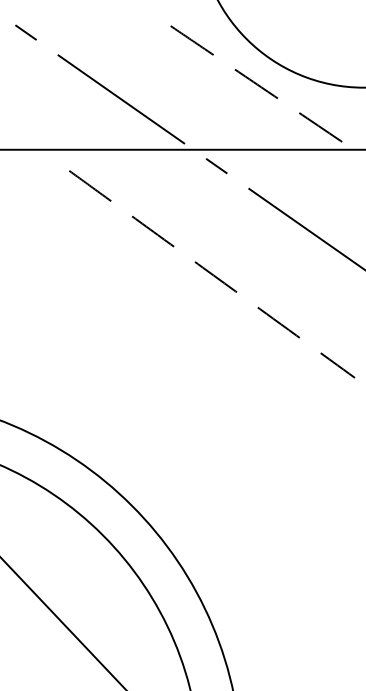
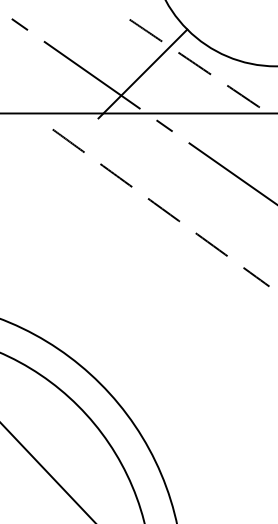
line: (187, 97) -> (142, 73), added

